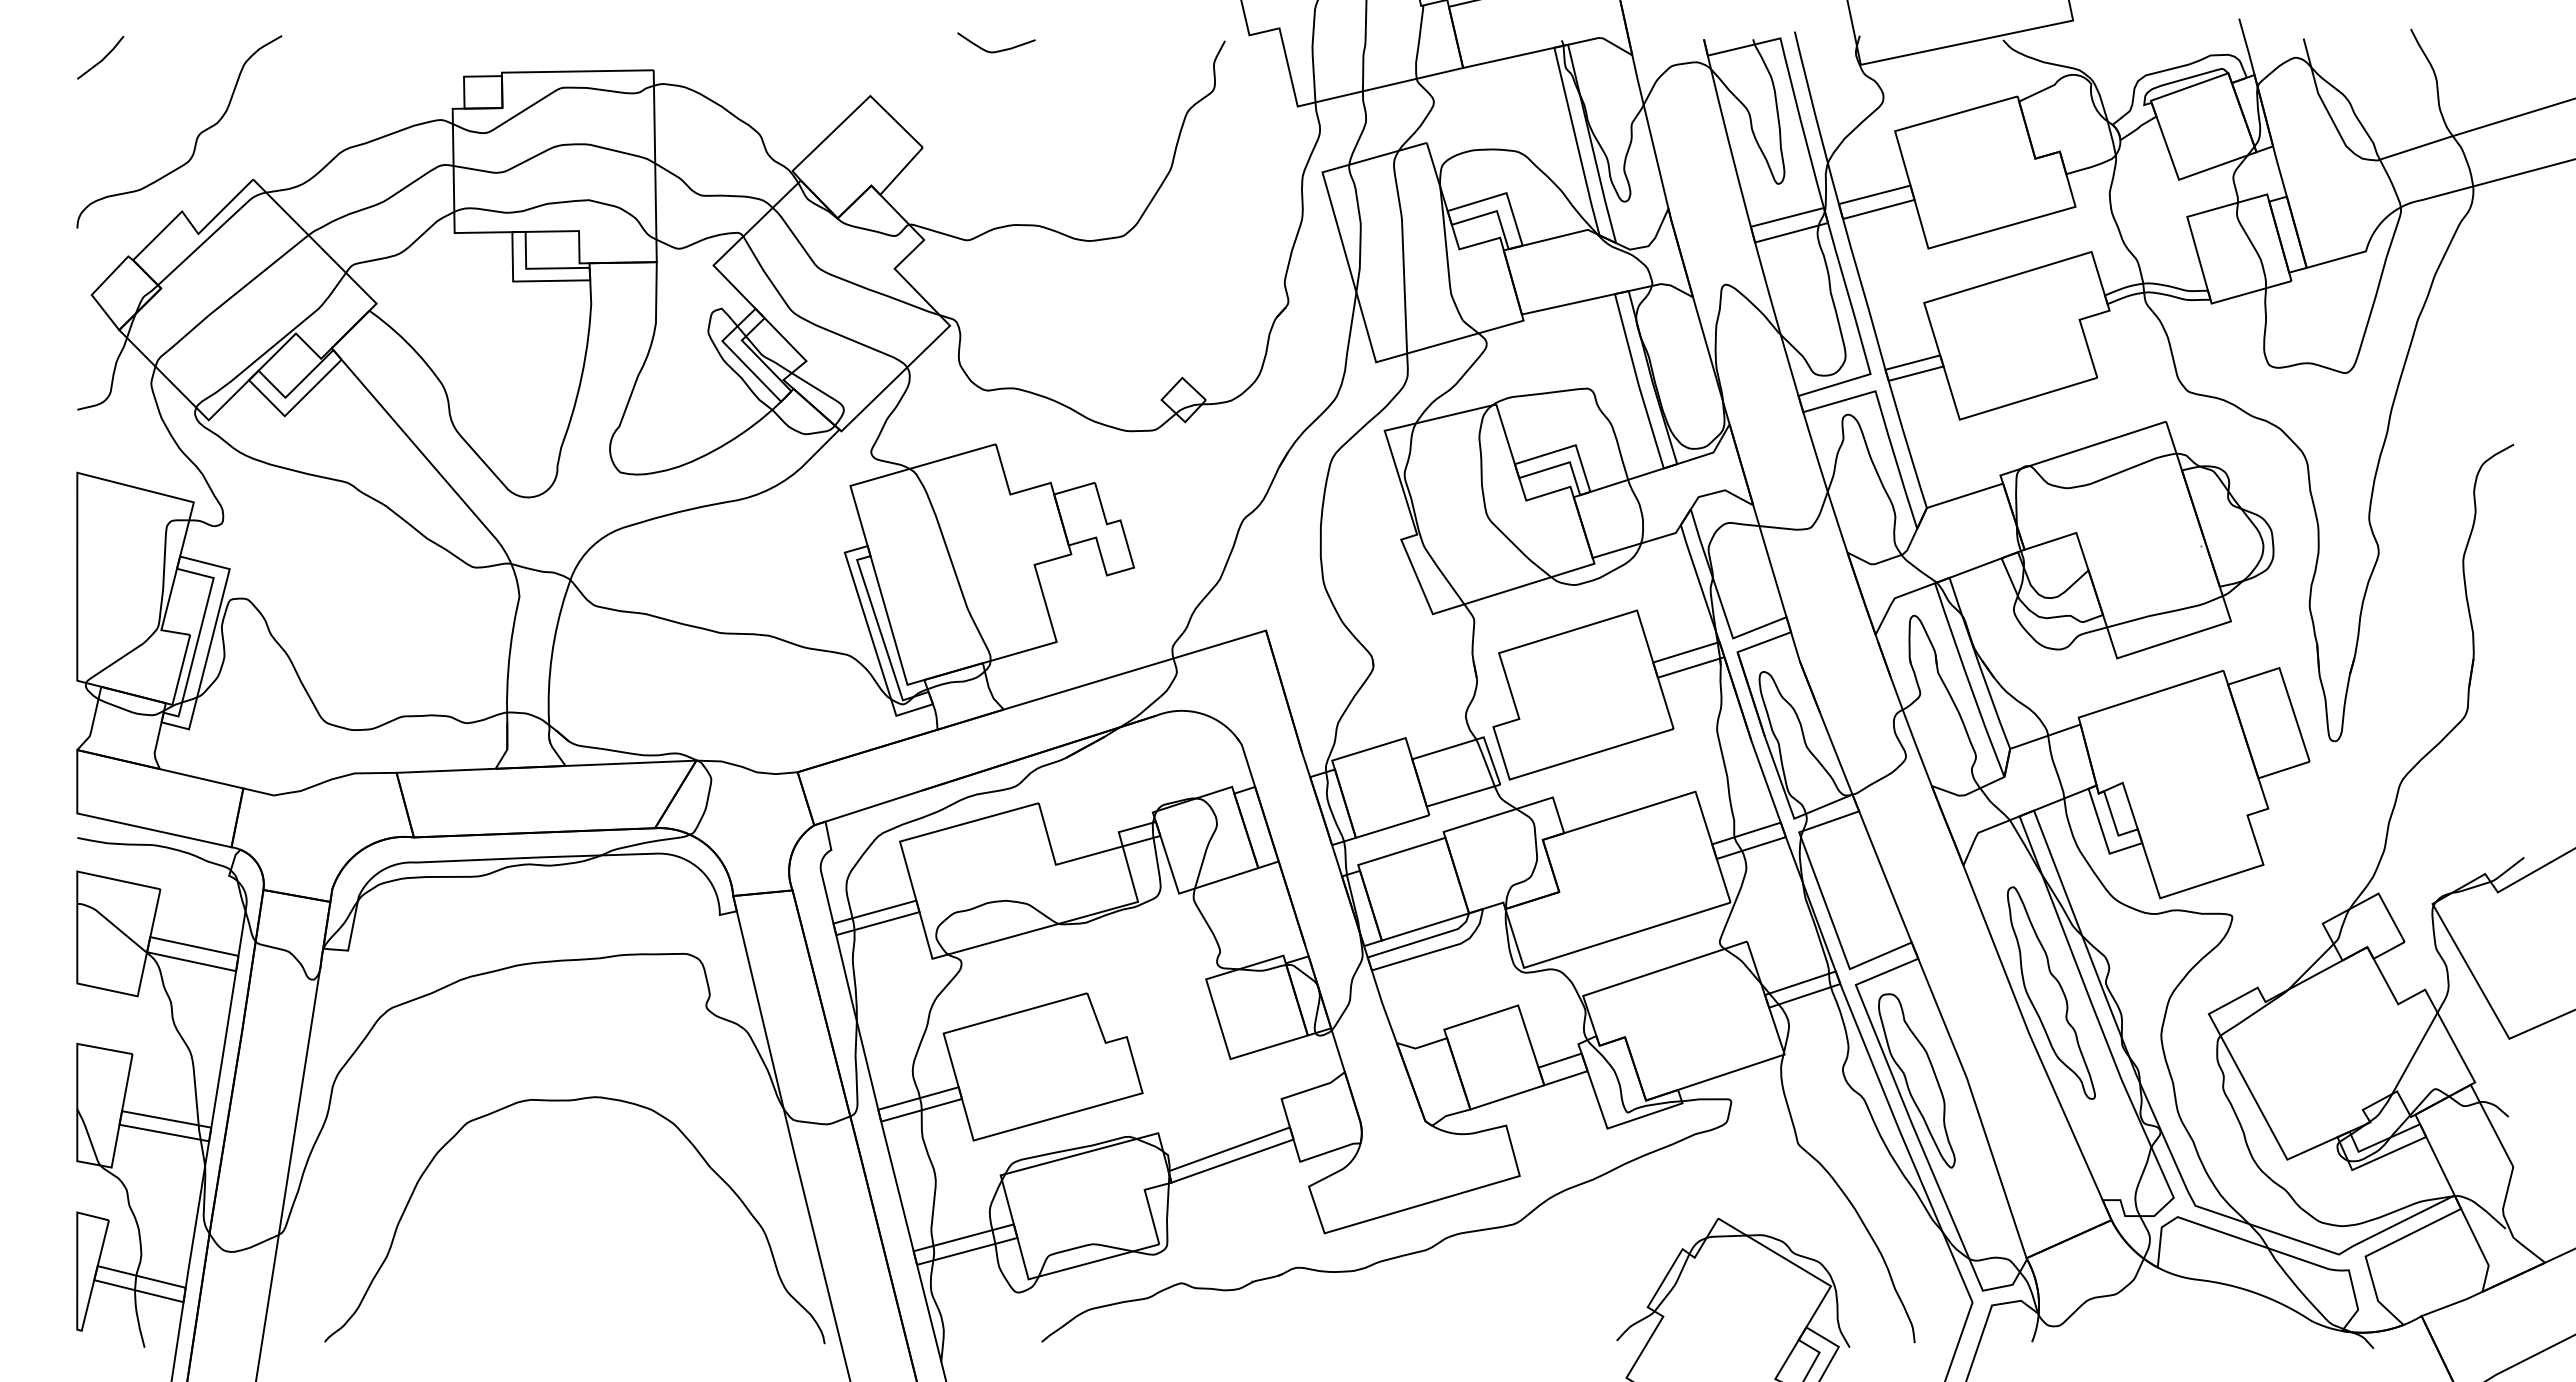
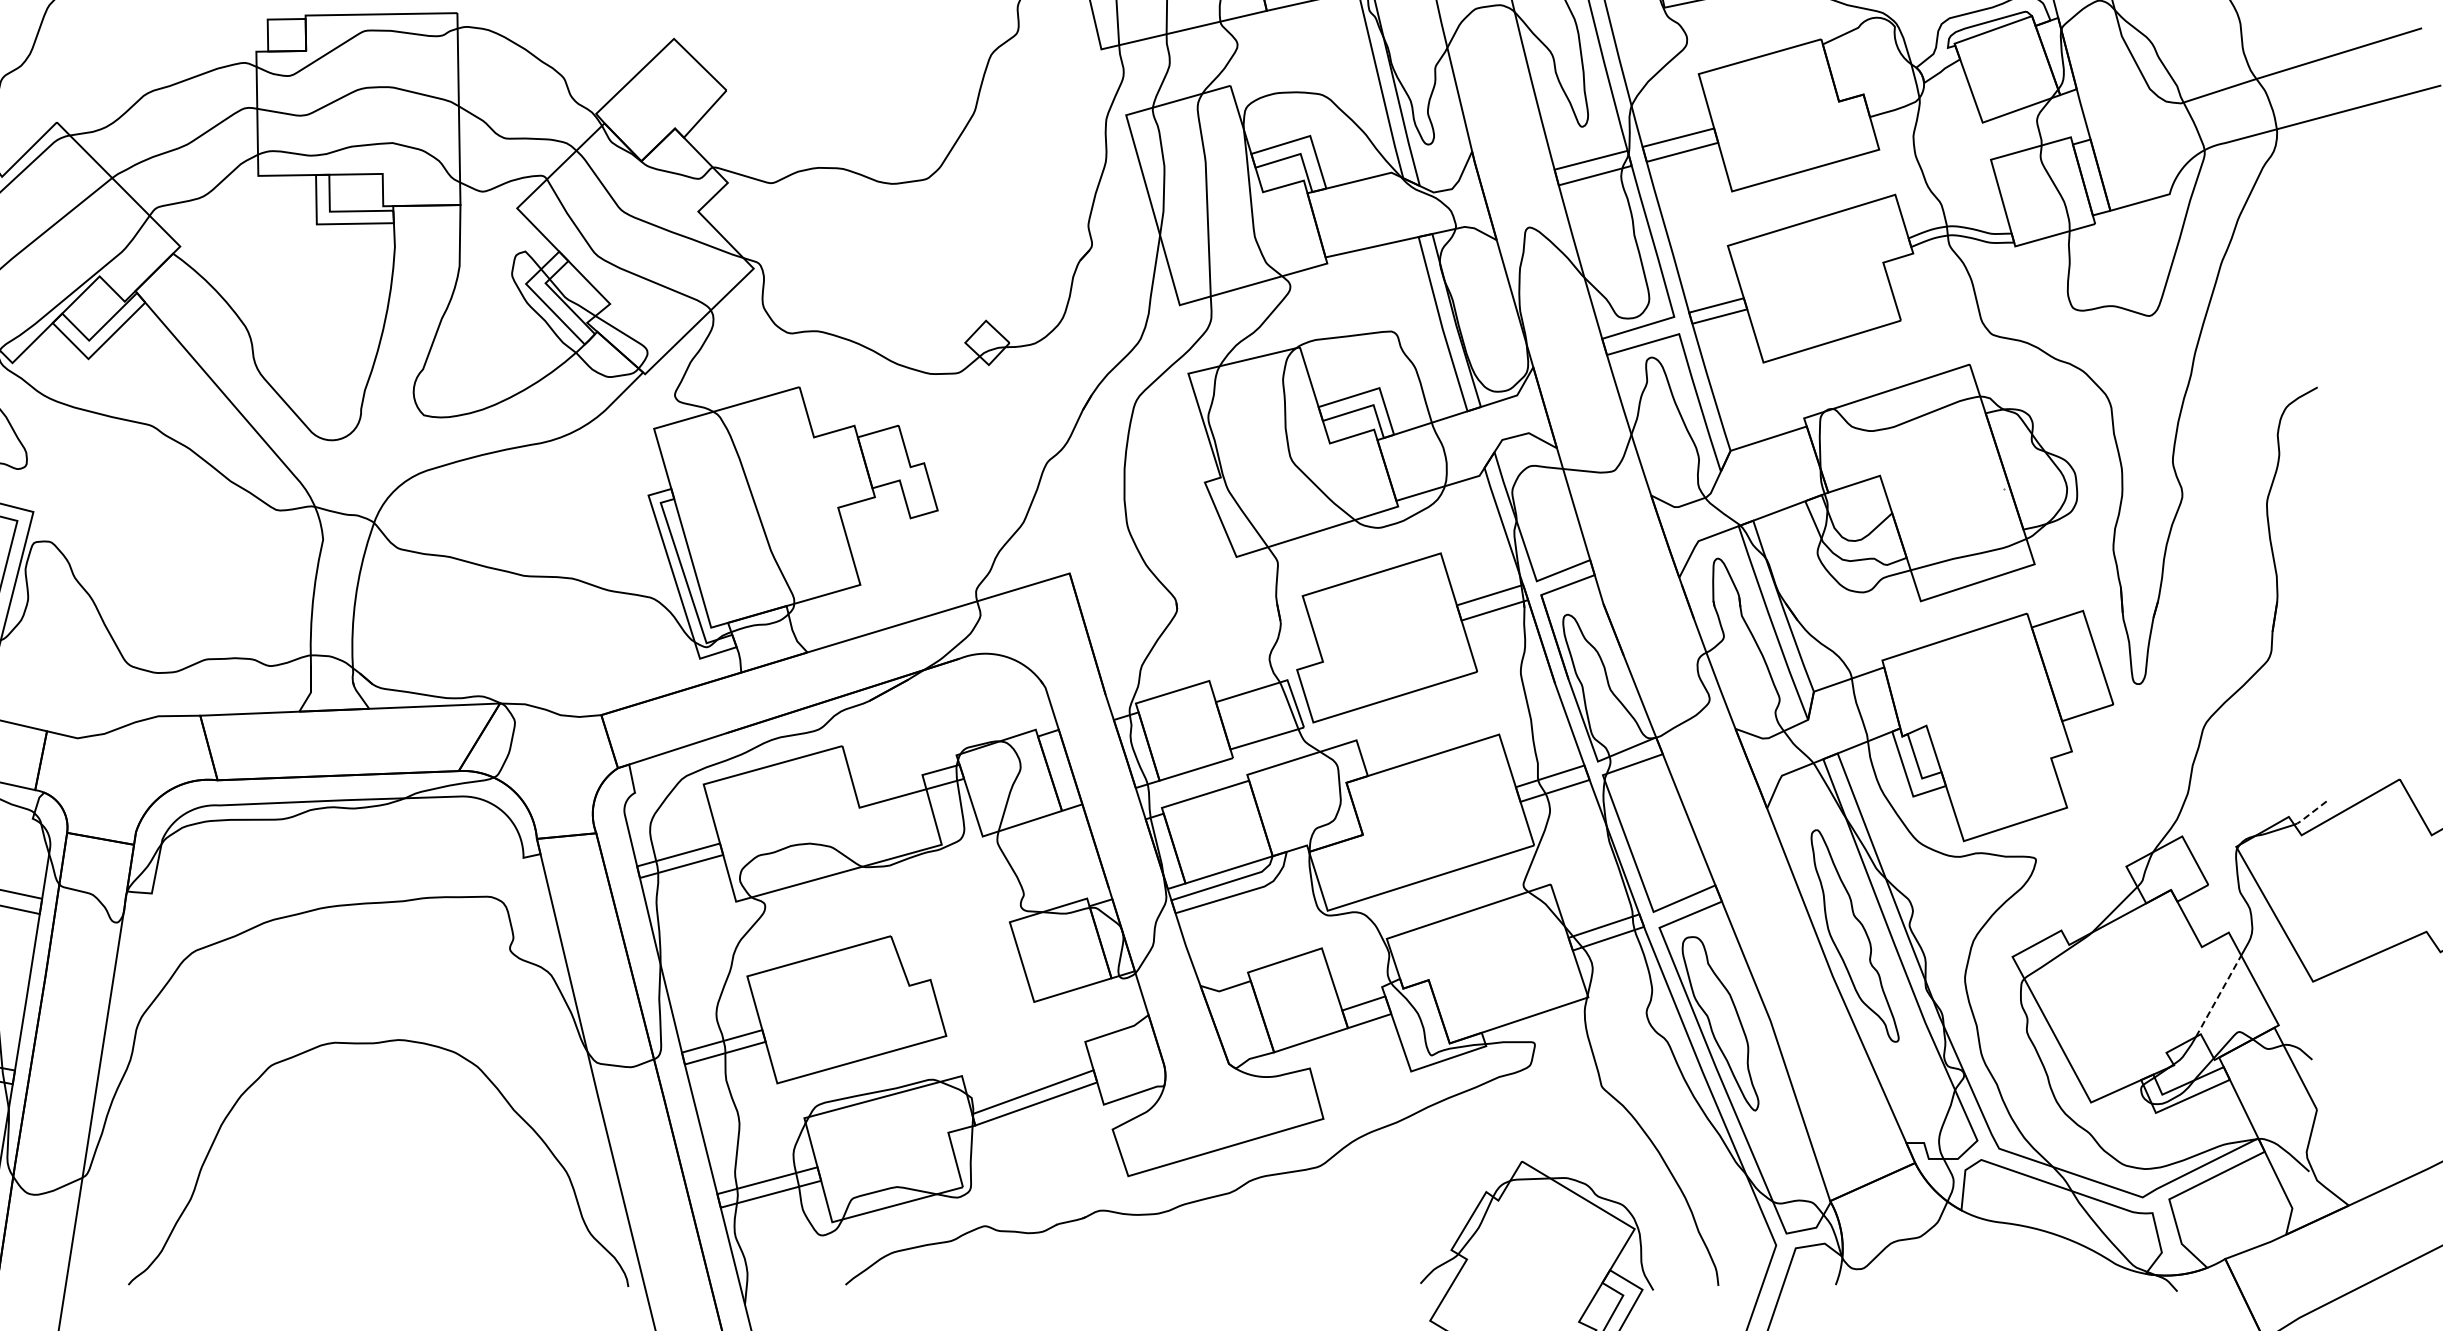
line: (2506, 871) -> (2310, 814), solid -> dashed
line: (2414, 1053) -> (2218, 996), solid -> dashed

